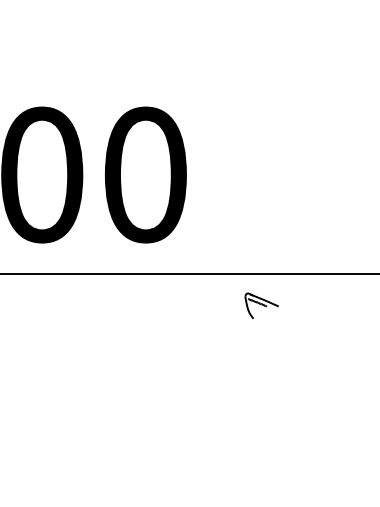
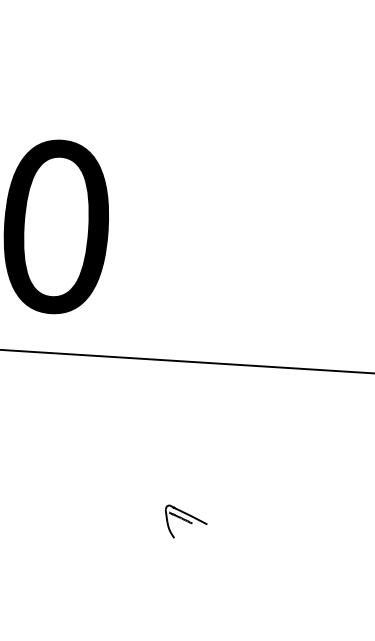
part: (261, 305) -> (185, 521), moved

